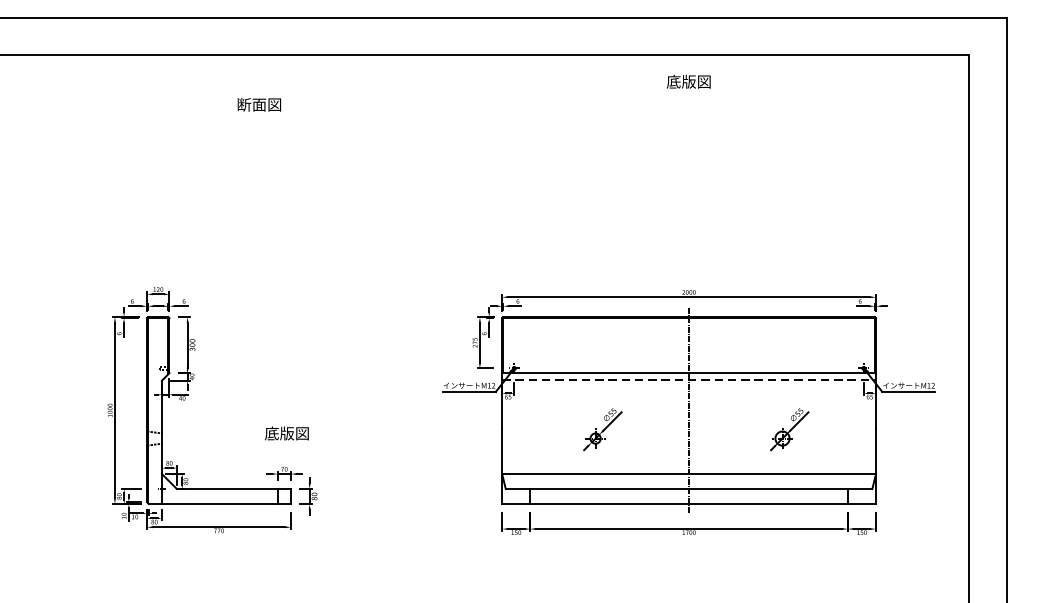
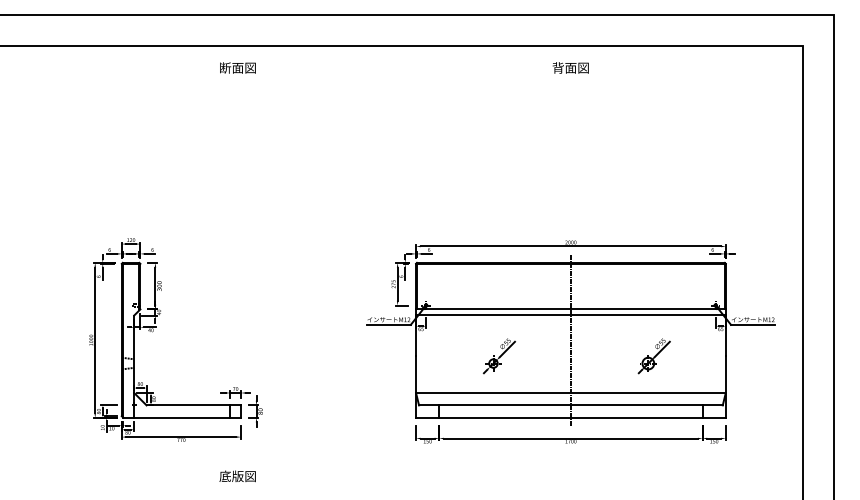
text: (681, 81) -> (564, 67), 底版図 -> 背面図
text: (258, 104) -> (237, 67), moved
line: (688, 379) -> (570, 314), dashed -> solid
text: (286, 433) -> (237, 476), moved

